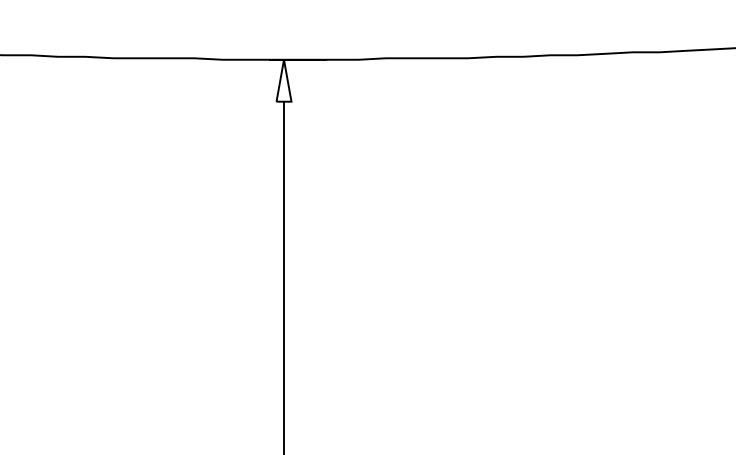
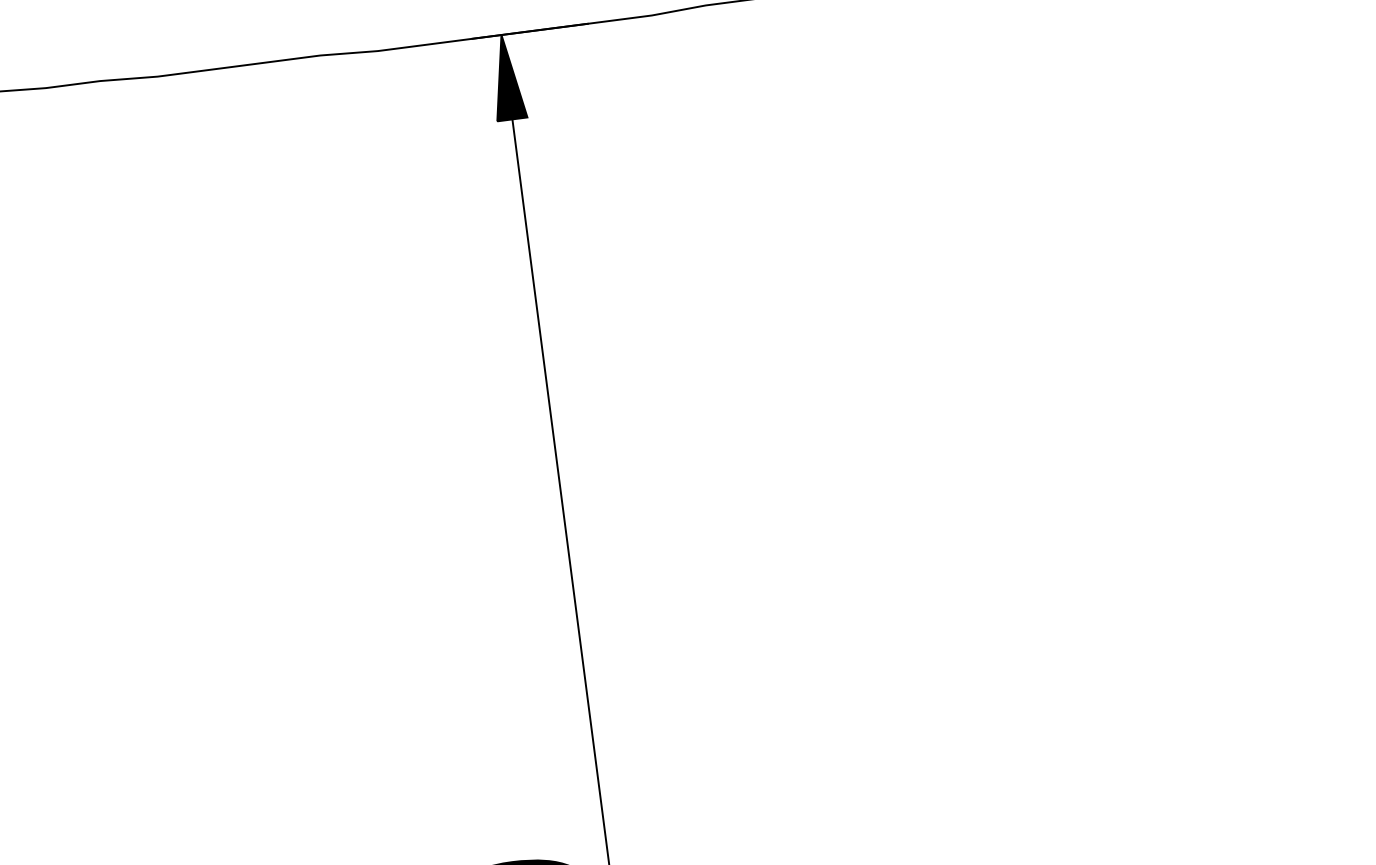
fill: (283, 80) -> (505, 76), added

